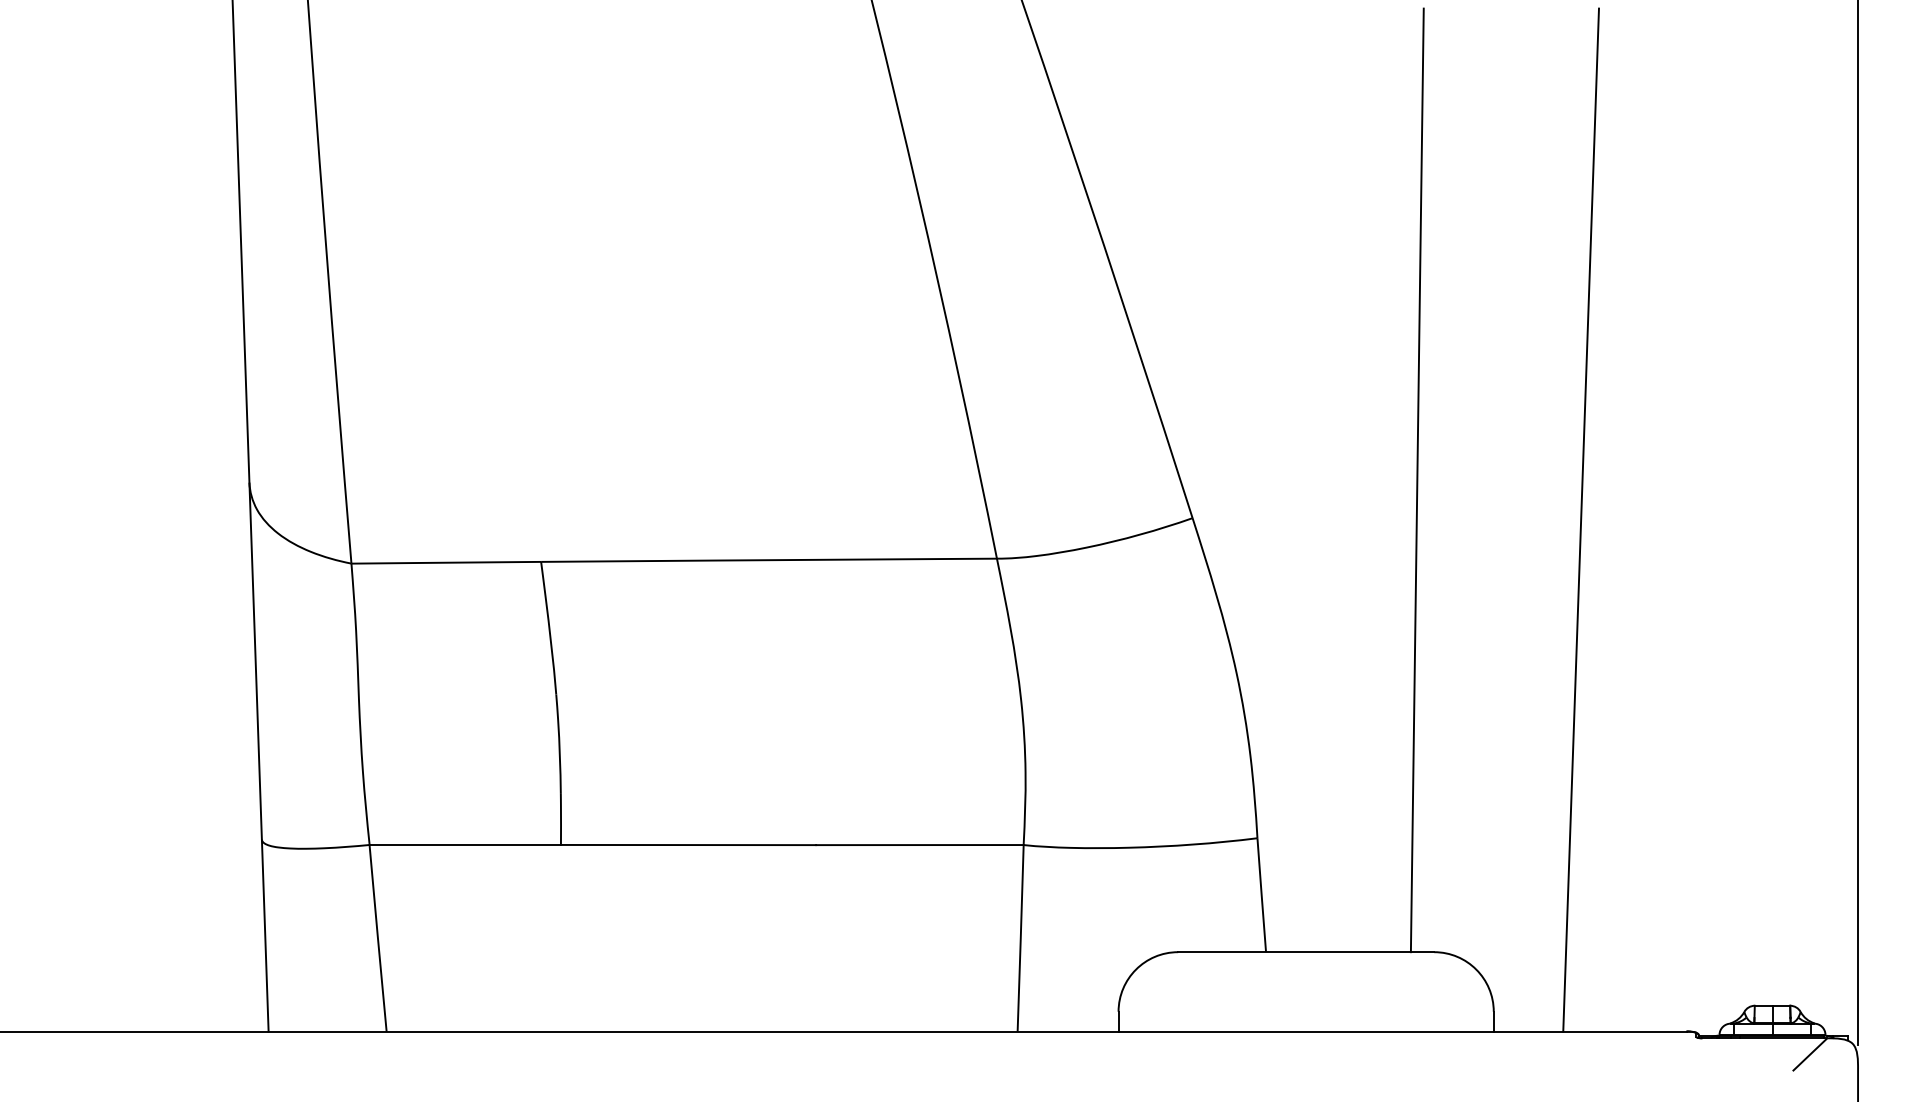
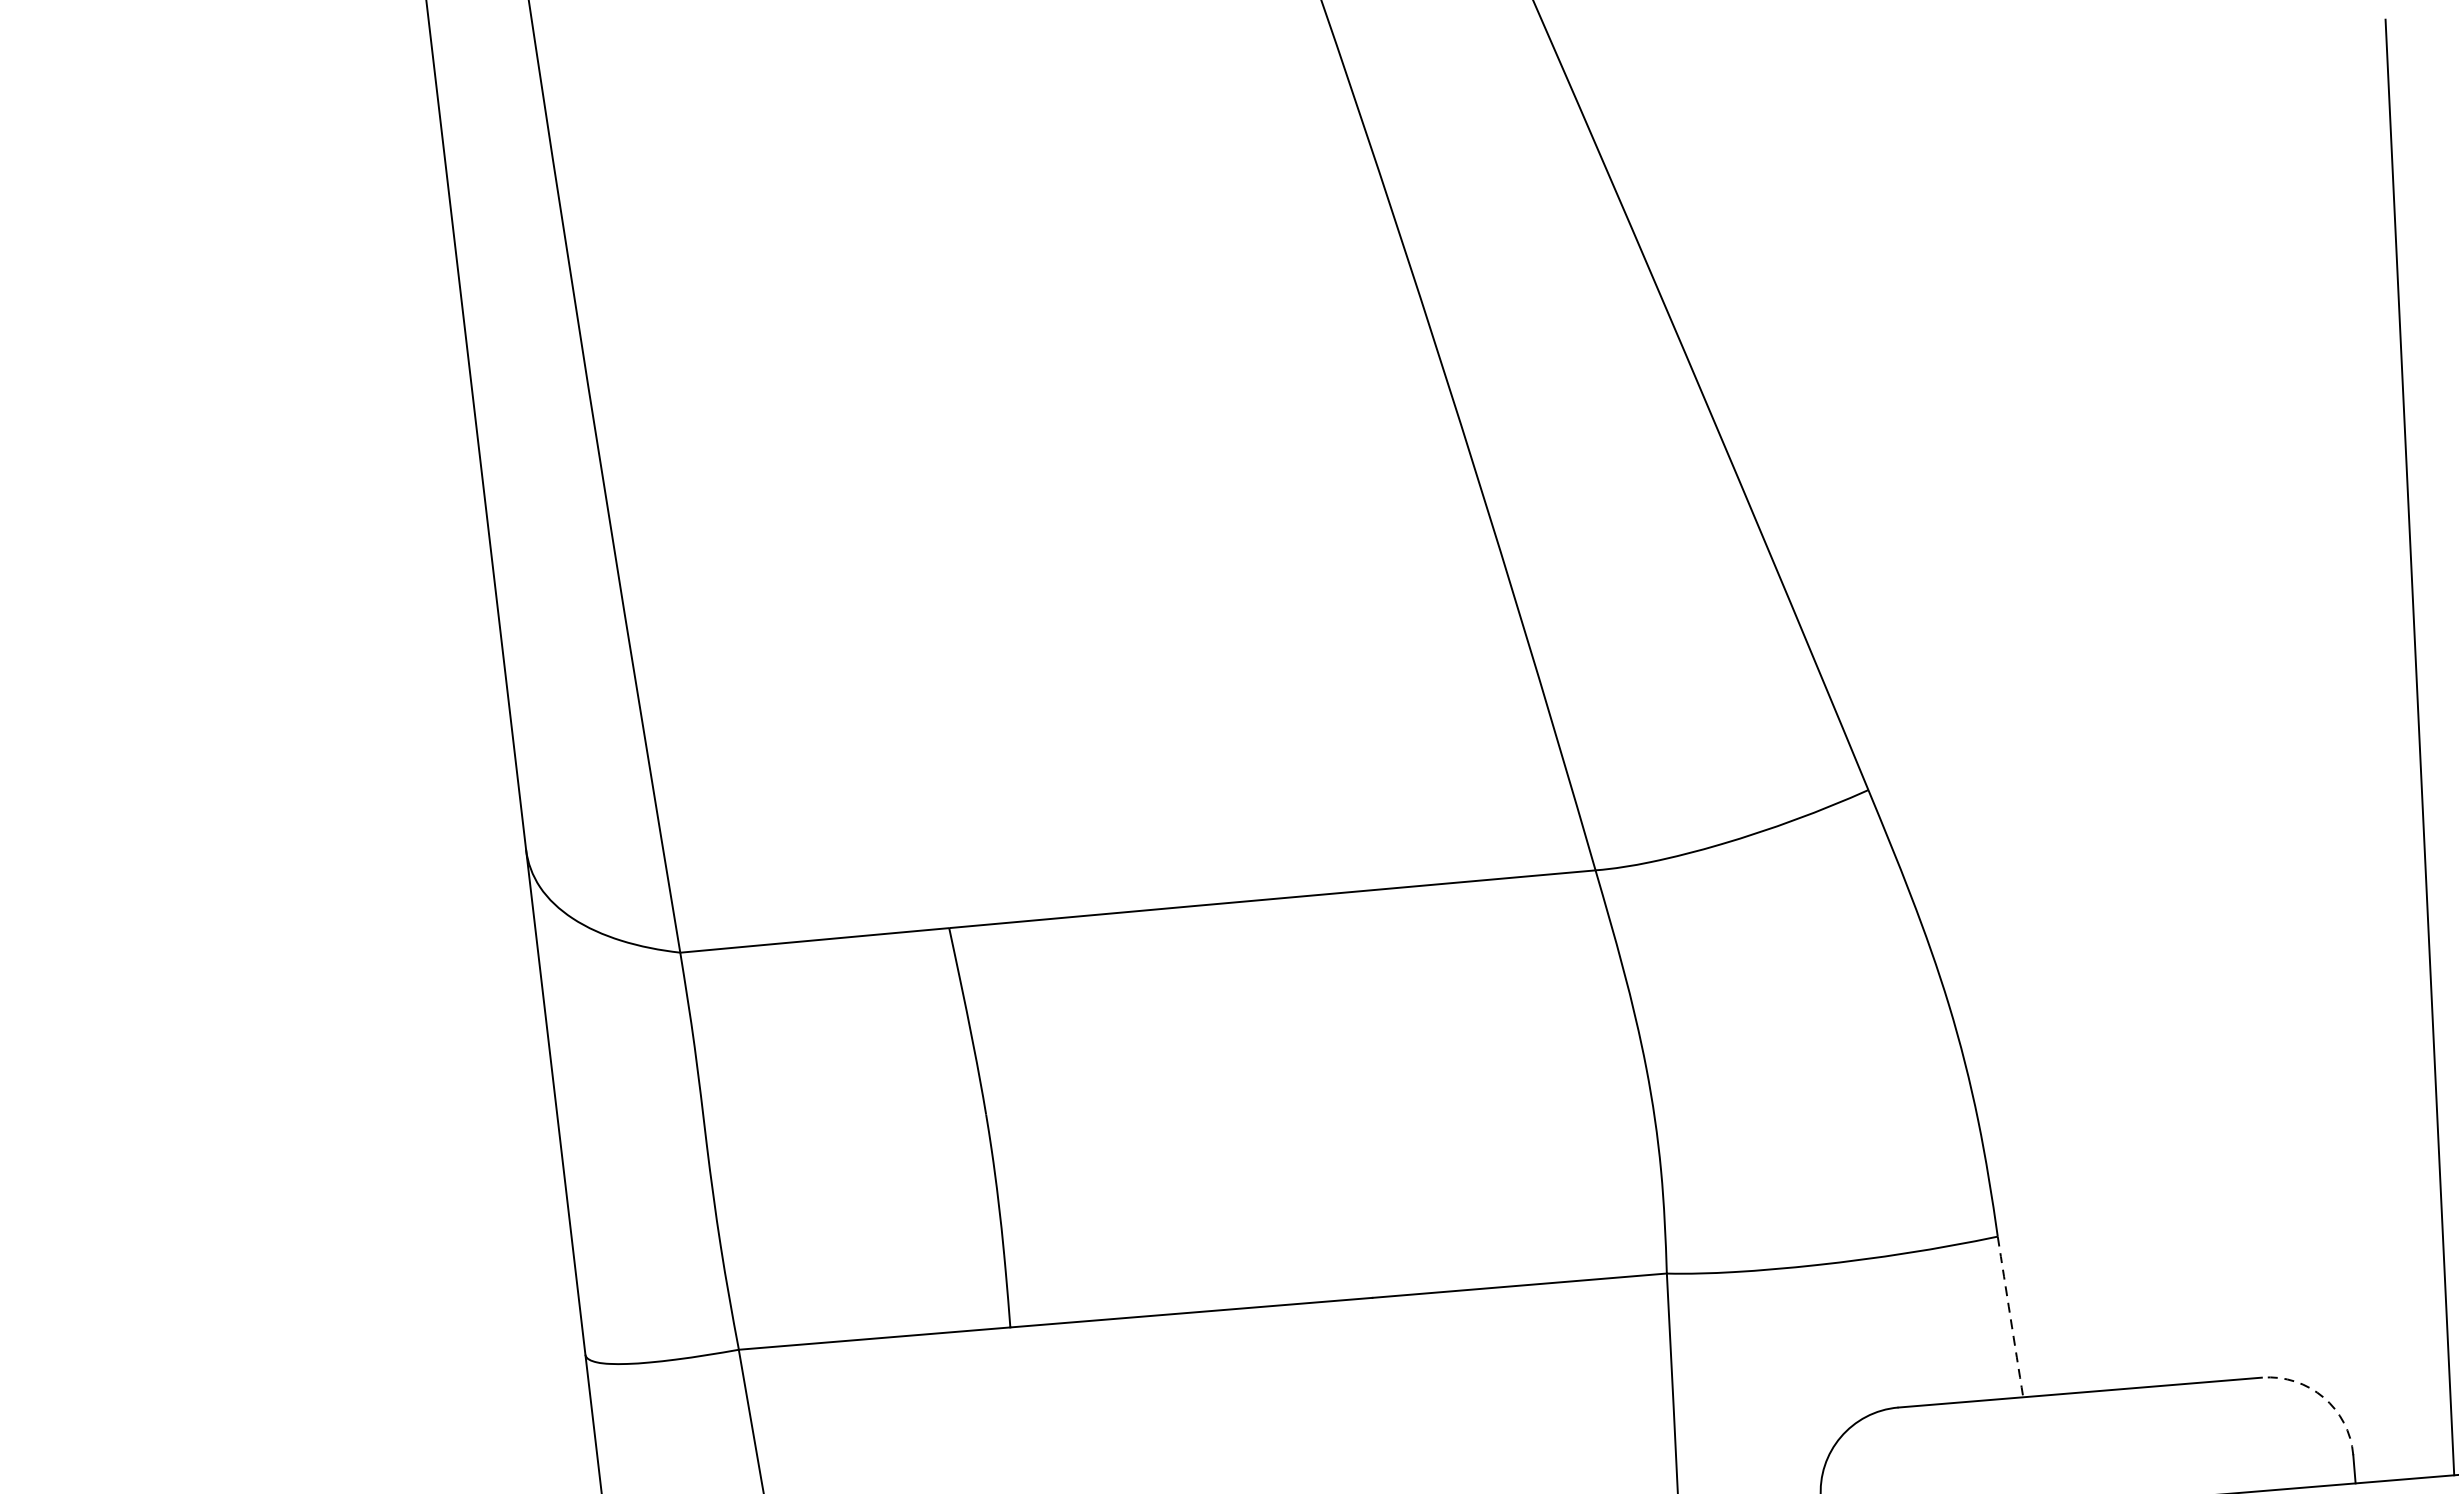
line: (1416, 480) -> (2181, 710), removed
arc: (1261, 895) -> (2010, 1317), solid -> dashed
arc: (1476, 969) -> (2323, 1397), solid -> dashed

